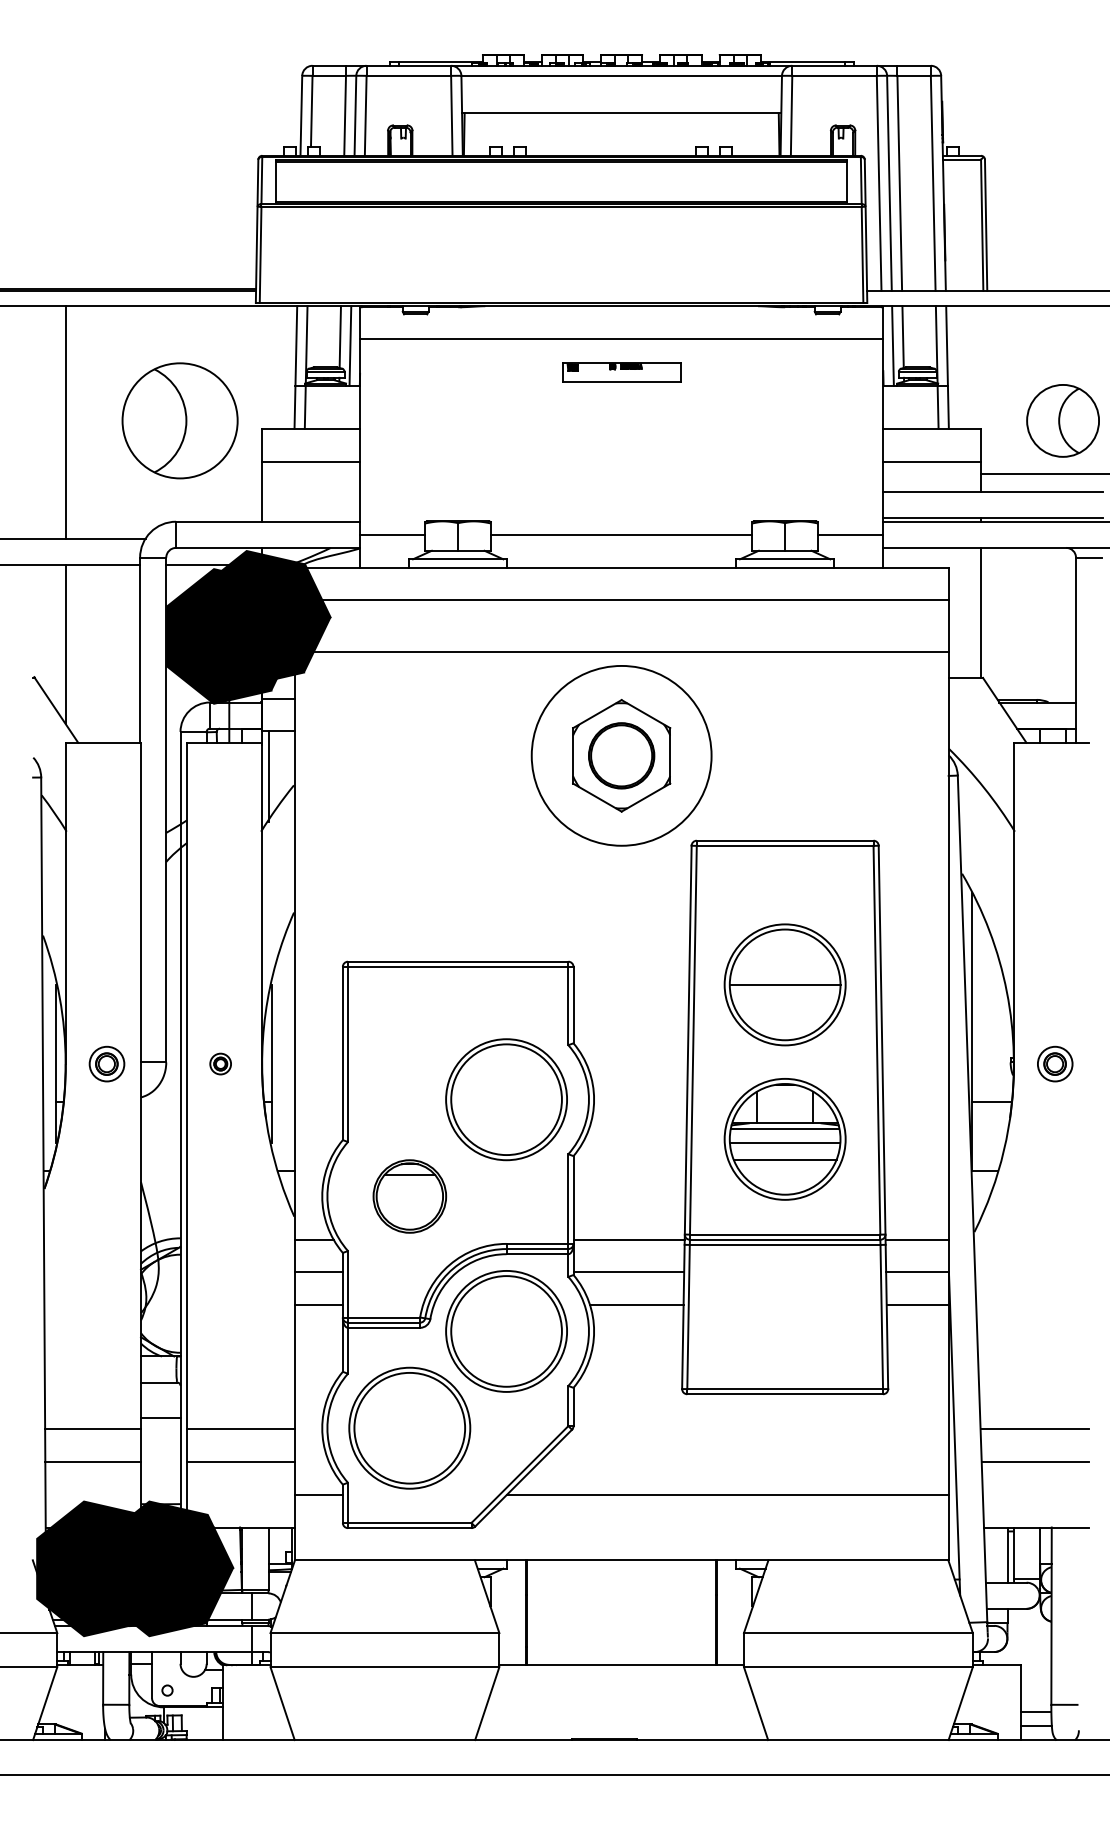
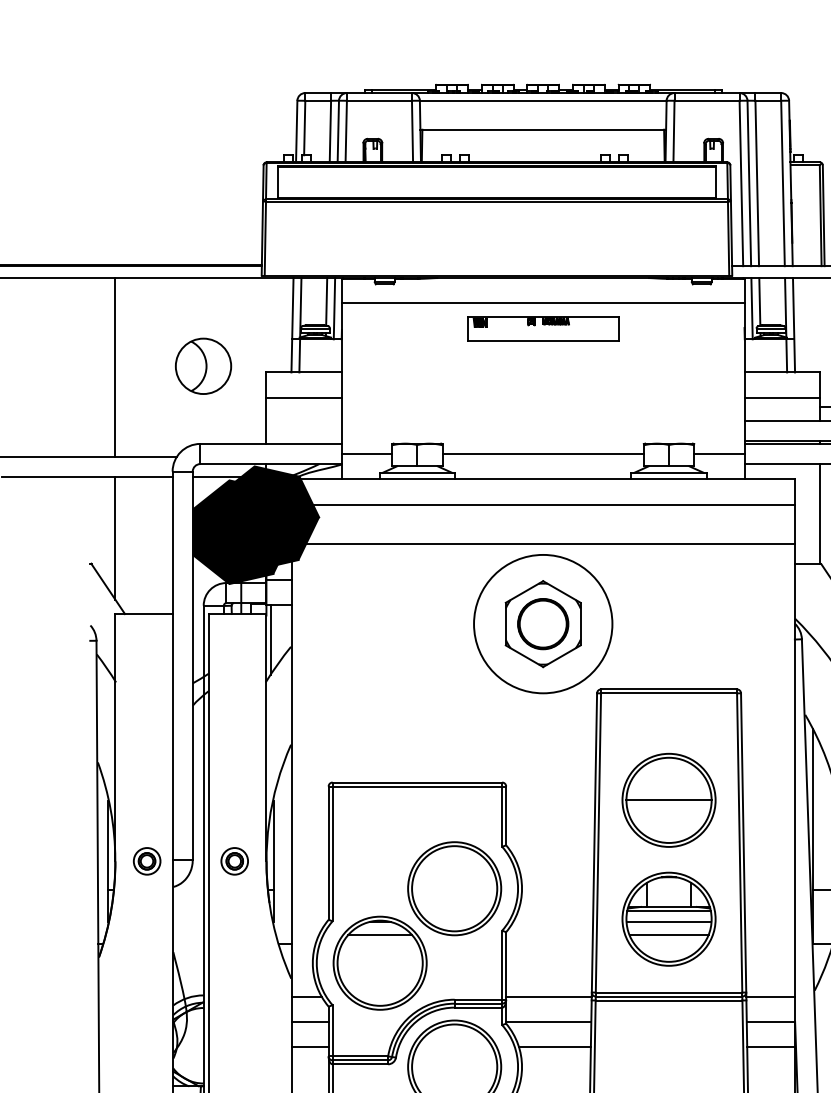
part: (621, 372) -> (543, 329), size x1.67
part: (180, 420) -> (203, 366), size x0.62
part: (220, 1063) -> (234, 860), size x1.67
part: (409, 1196) -> (379, 963), size x1.67

